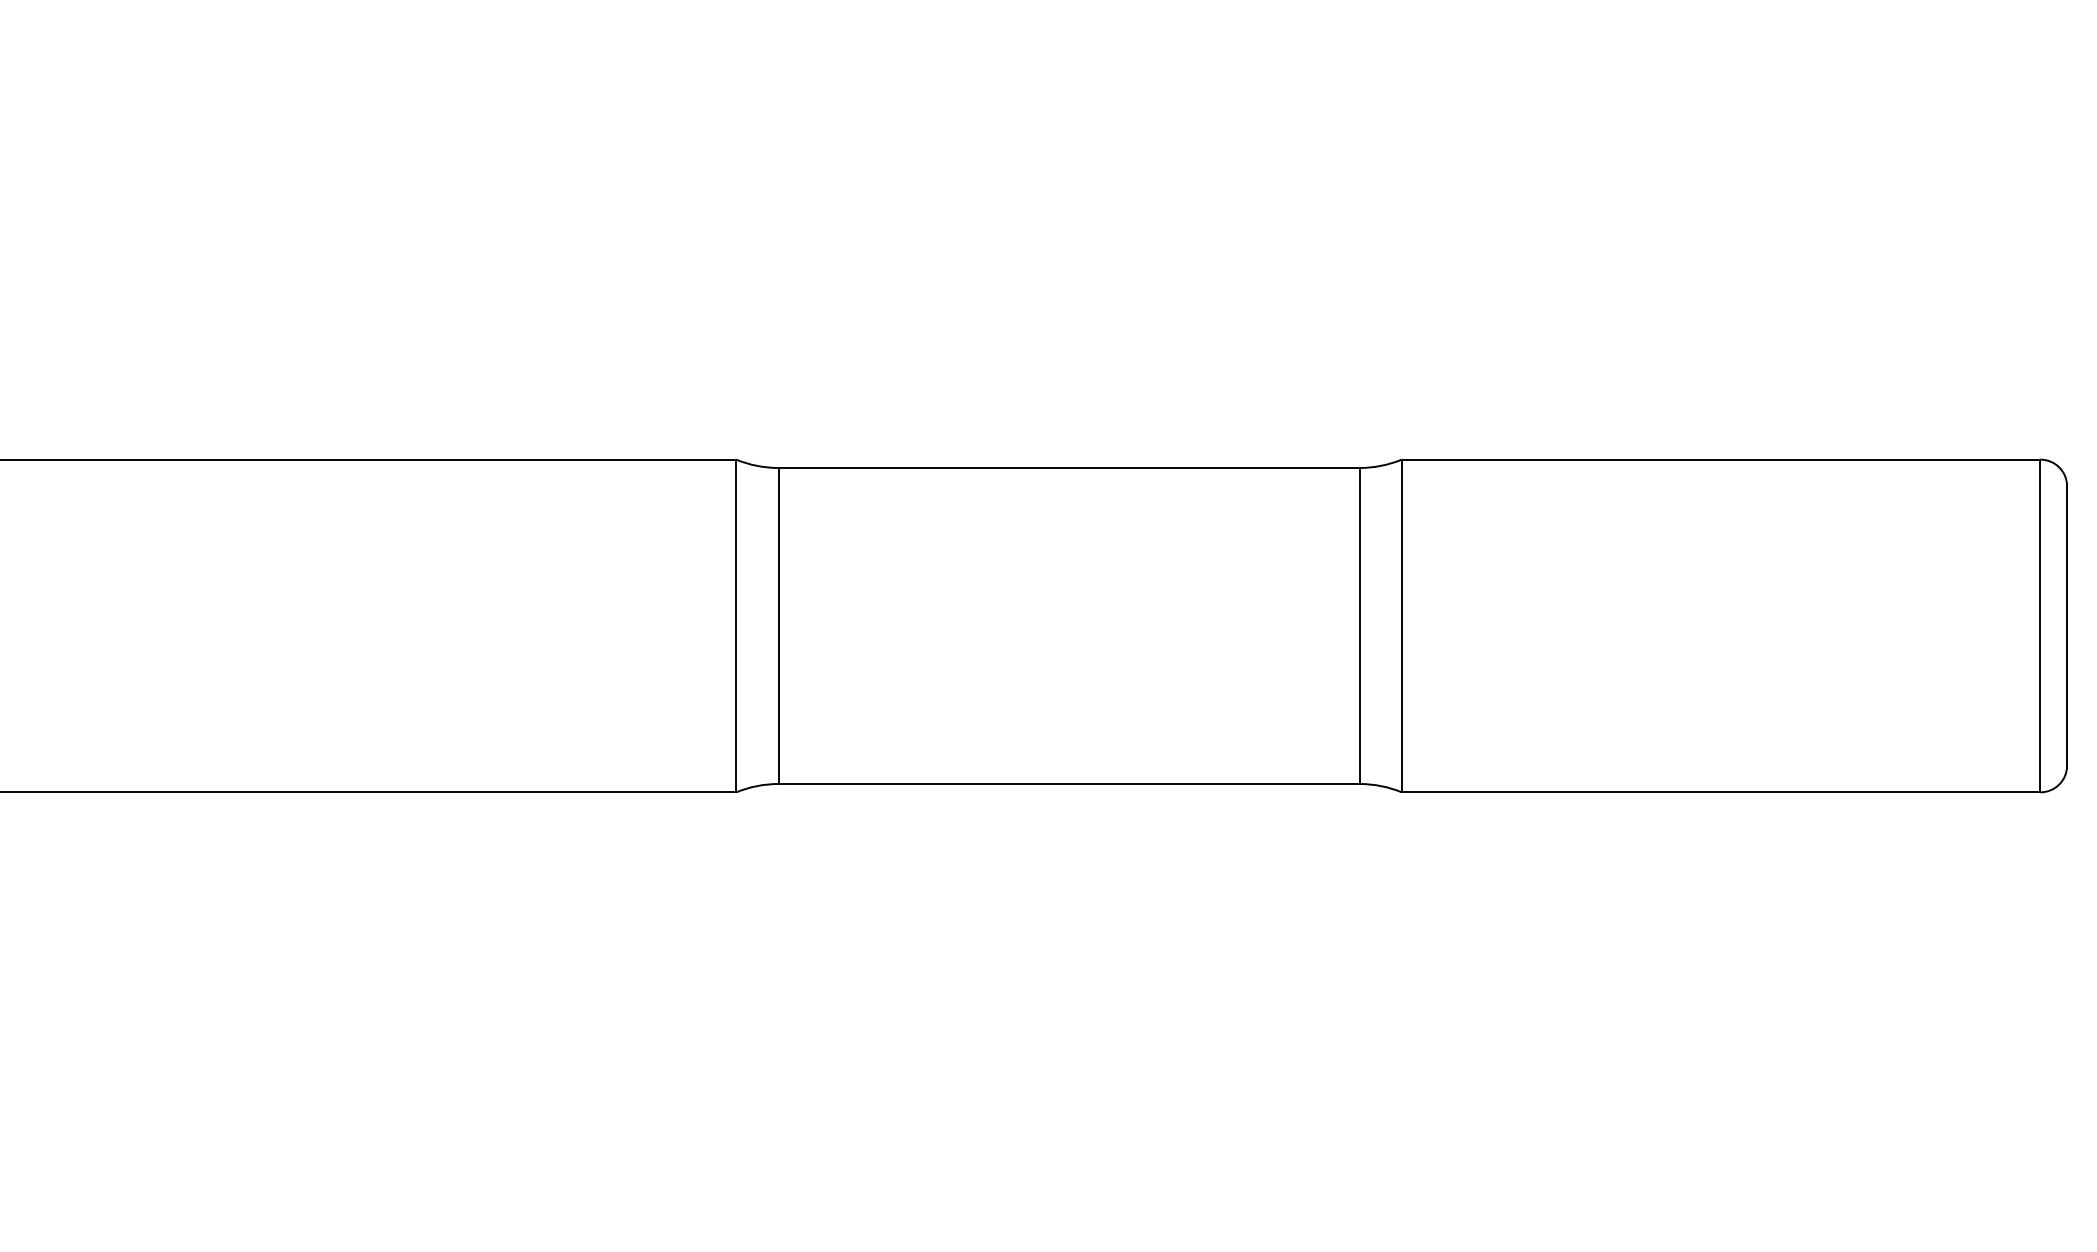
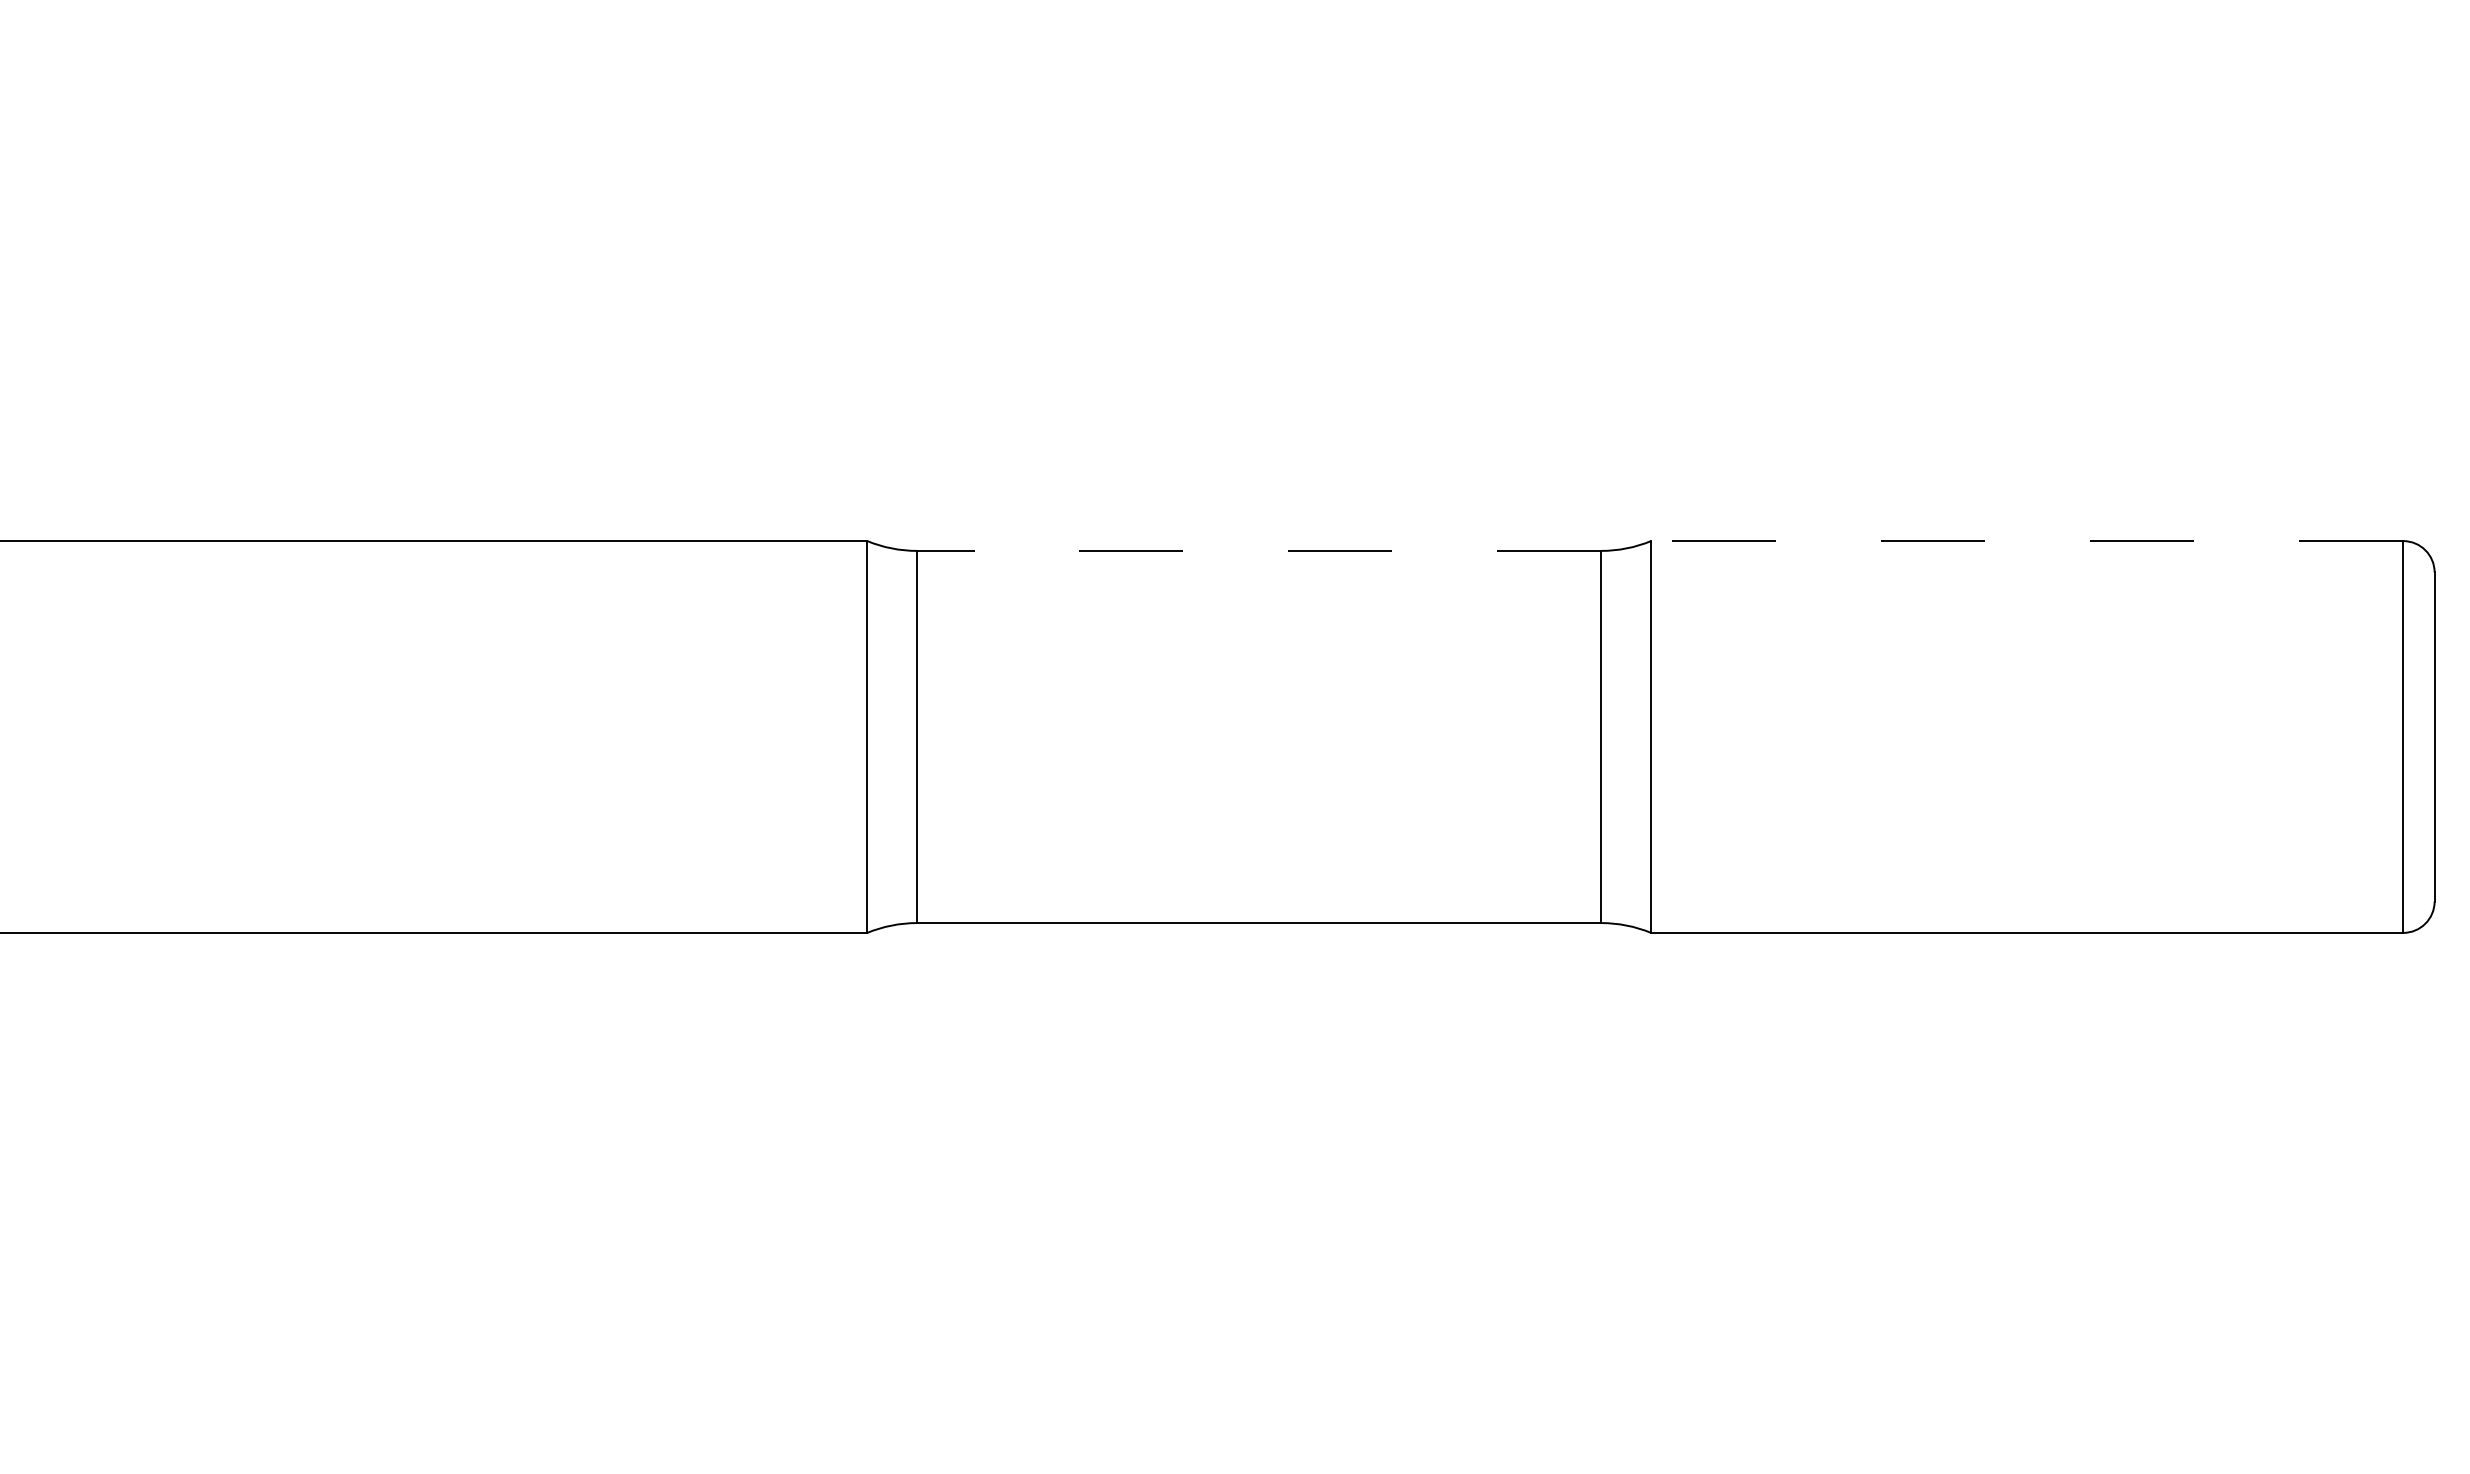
line: (1720, 460) -> (2026, 541), solid -> dashed
line: (1068, 467) -> (1258, 550), solid -> dashed

